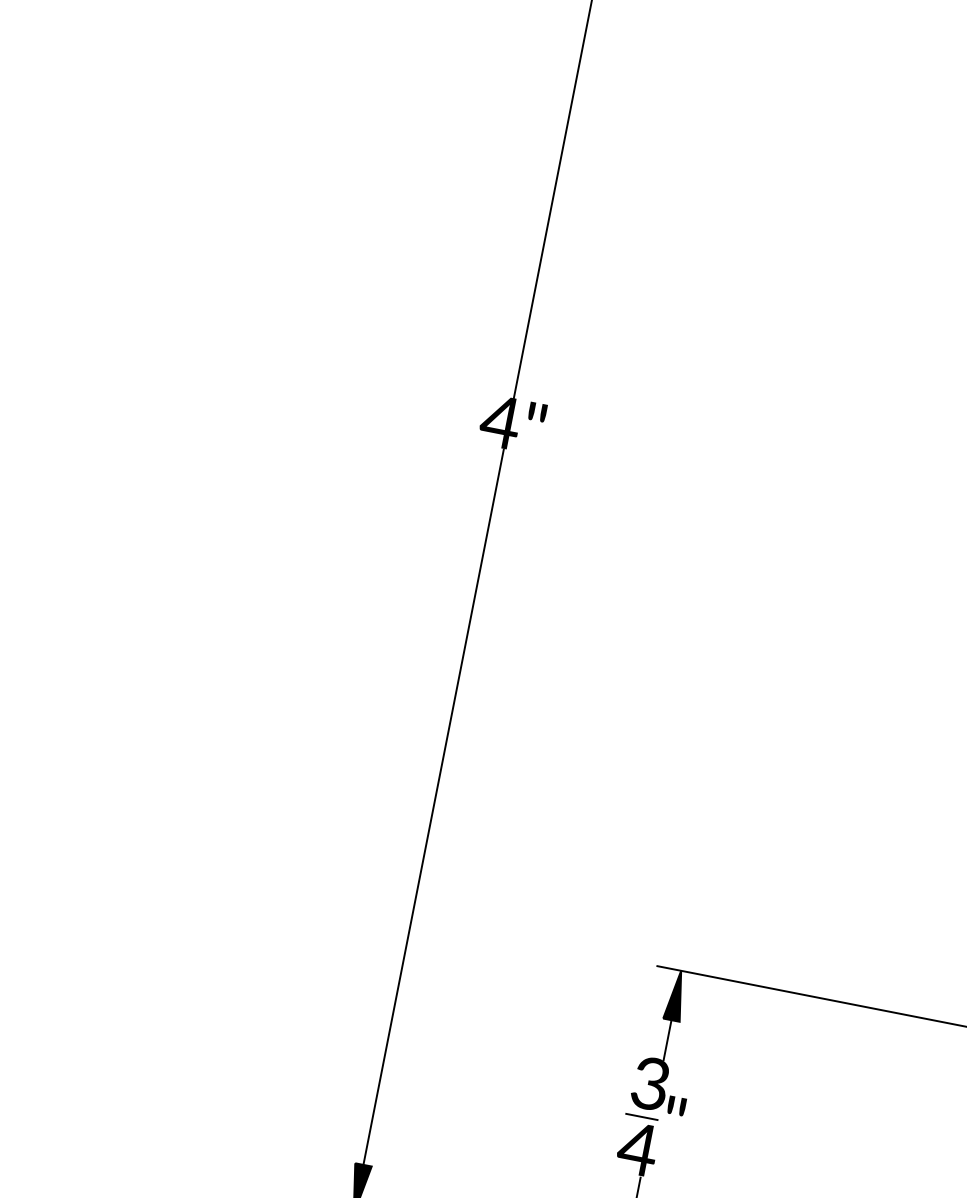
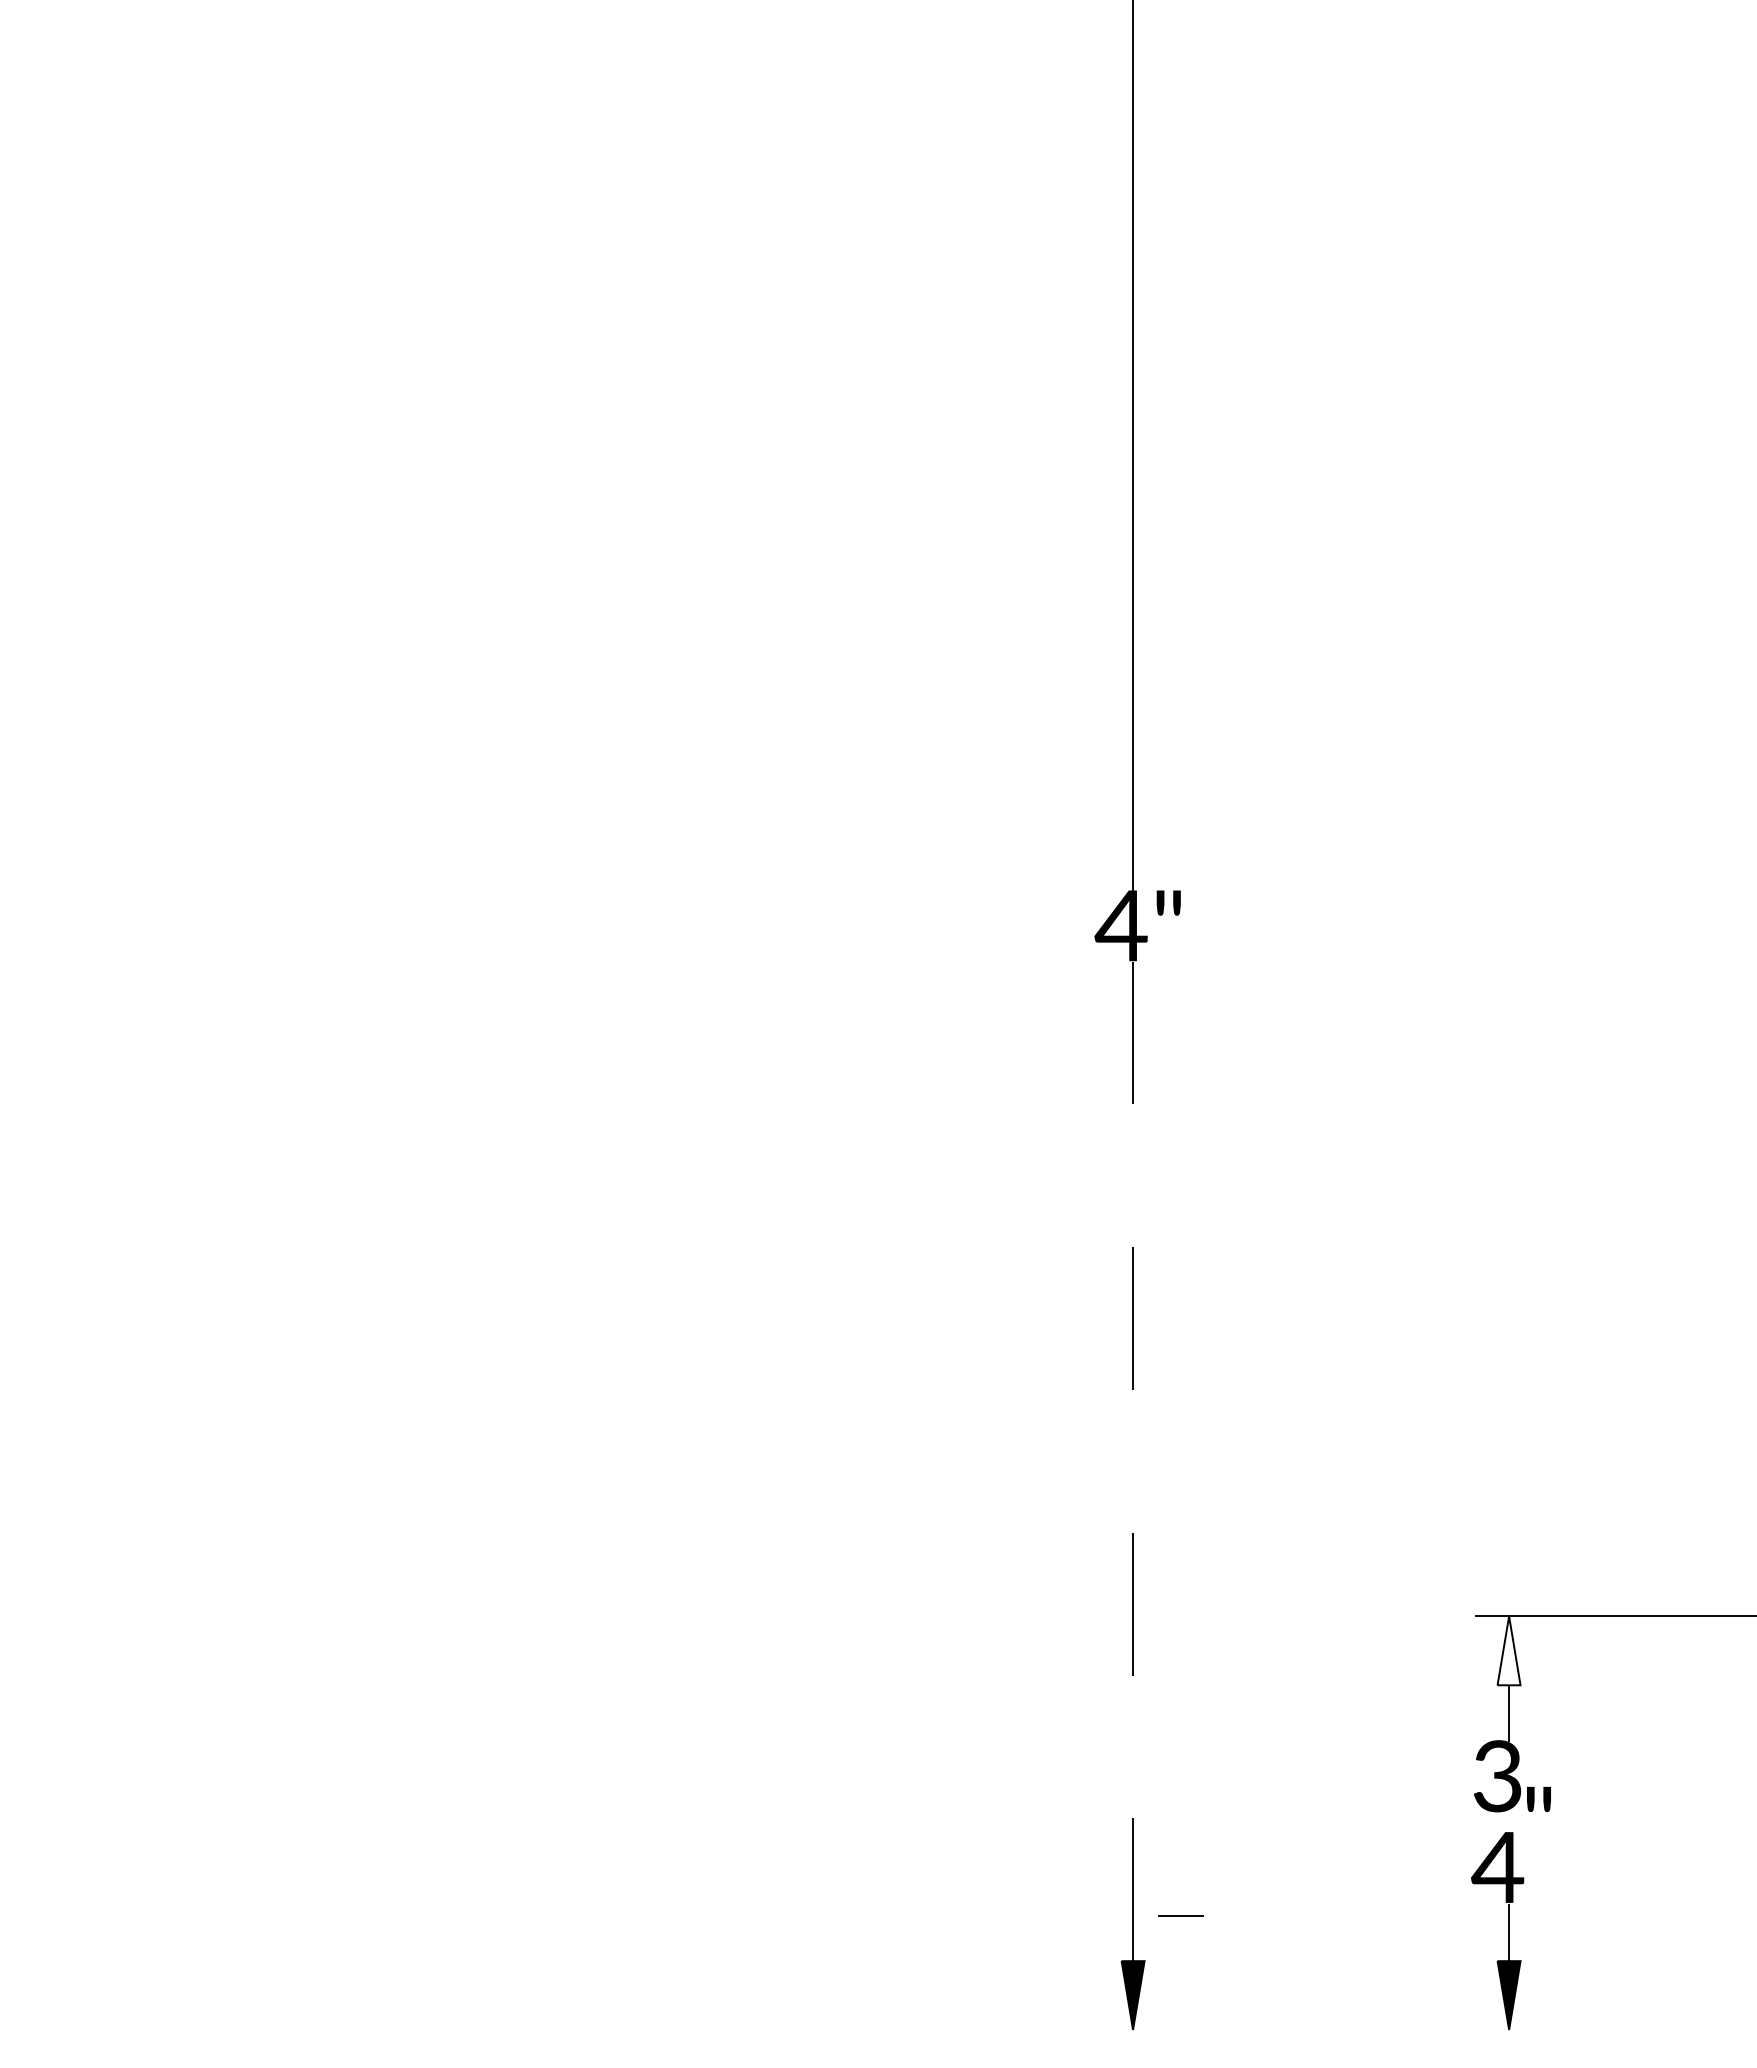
line: (433, 807) -> (1133, 1461), solid -> dashed
fill: (675, 995) -> (1508, 1650), removed
line: (641, 1116) -> (1180, 1915), moved

